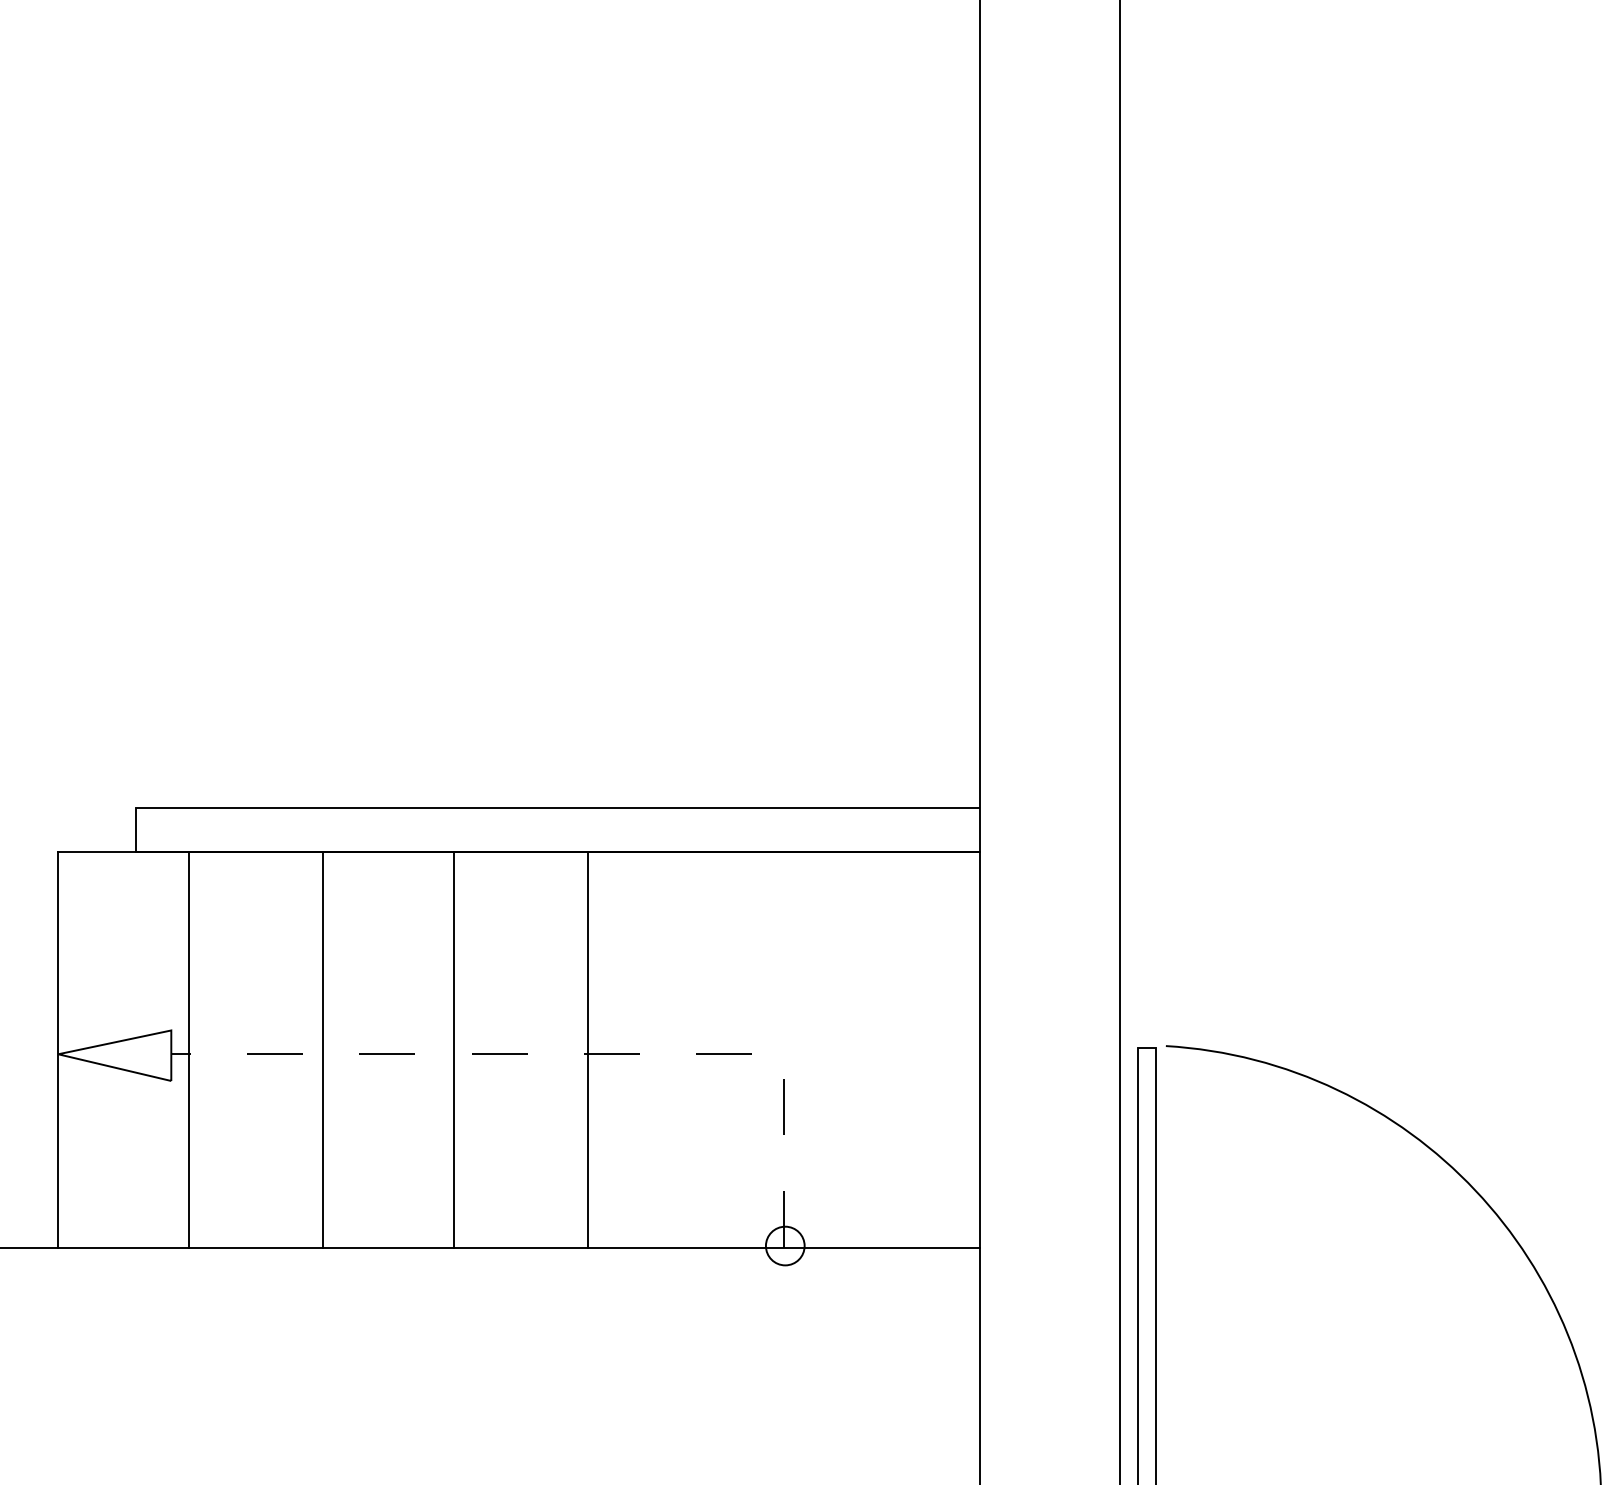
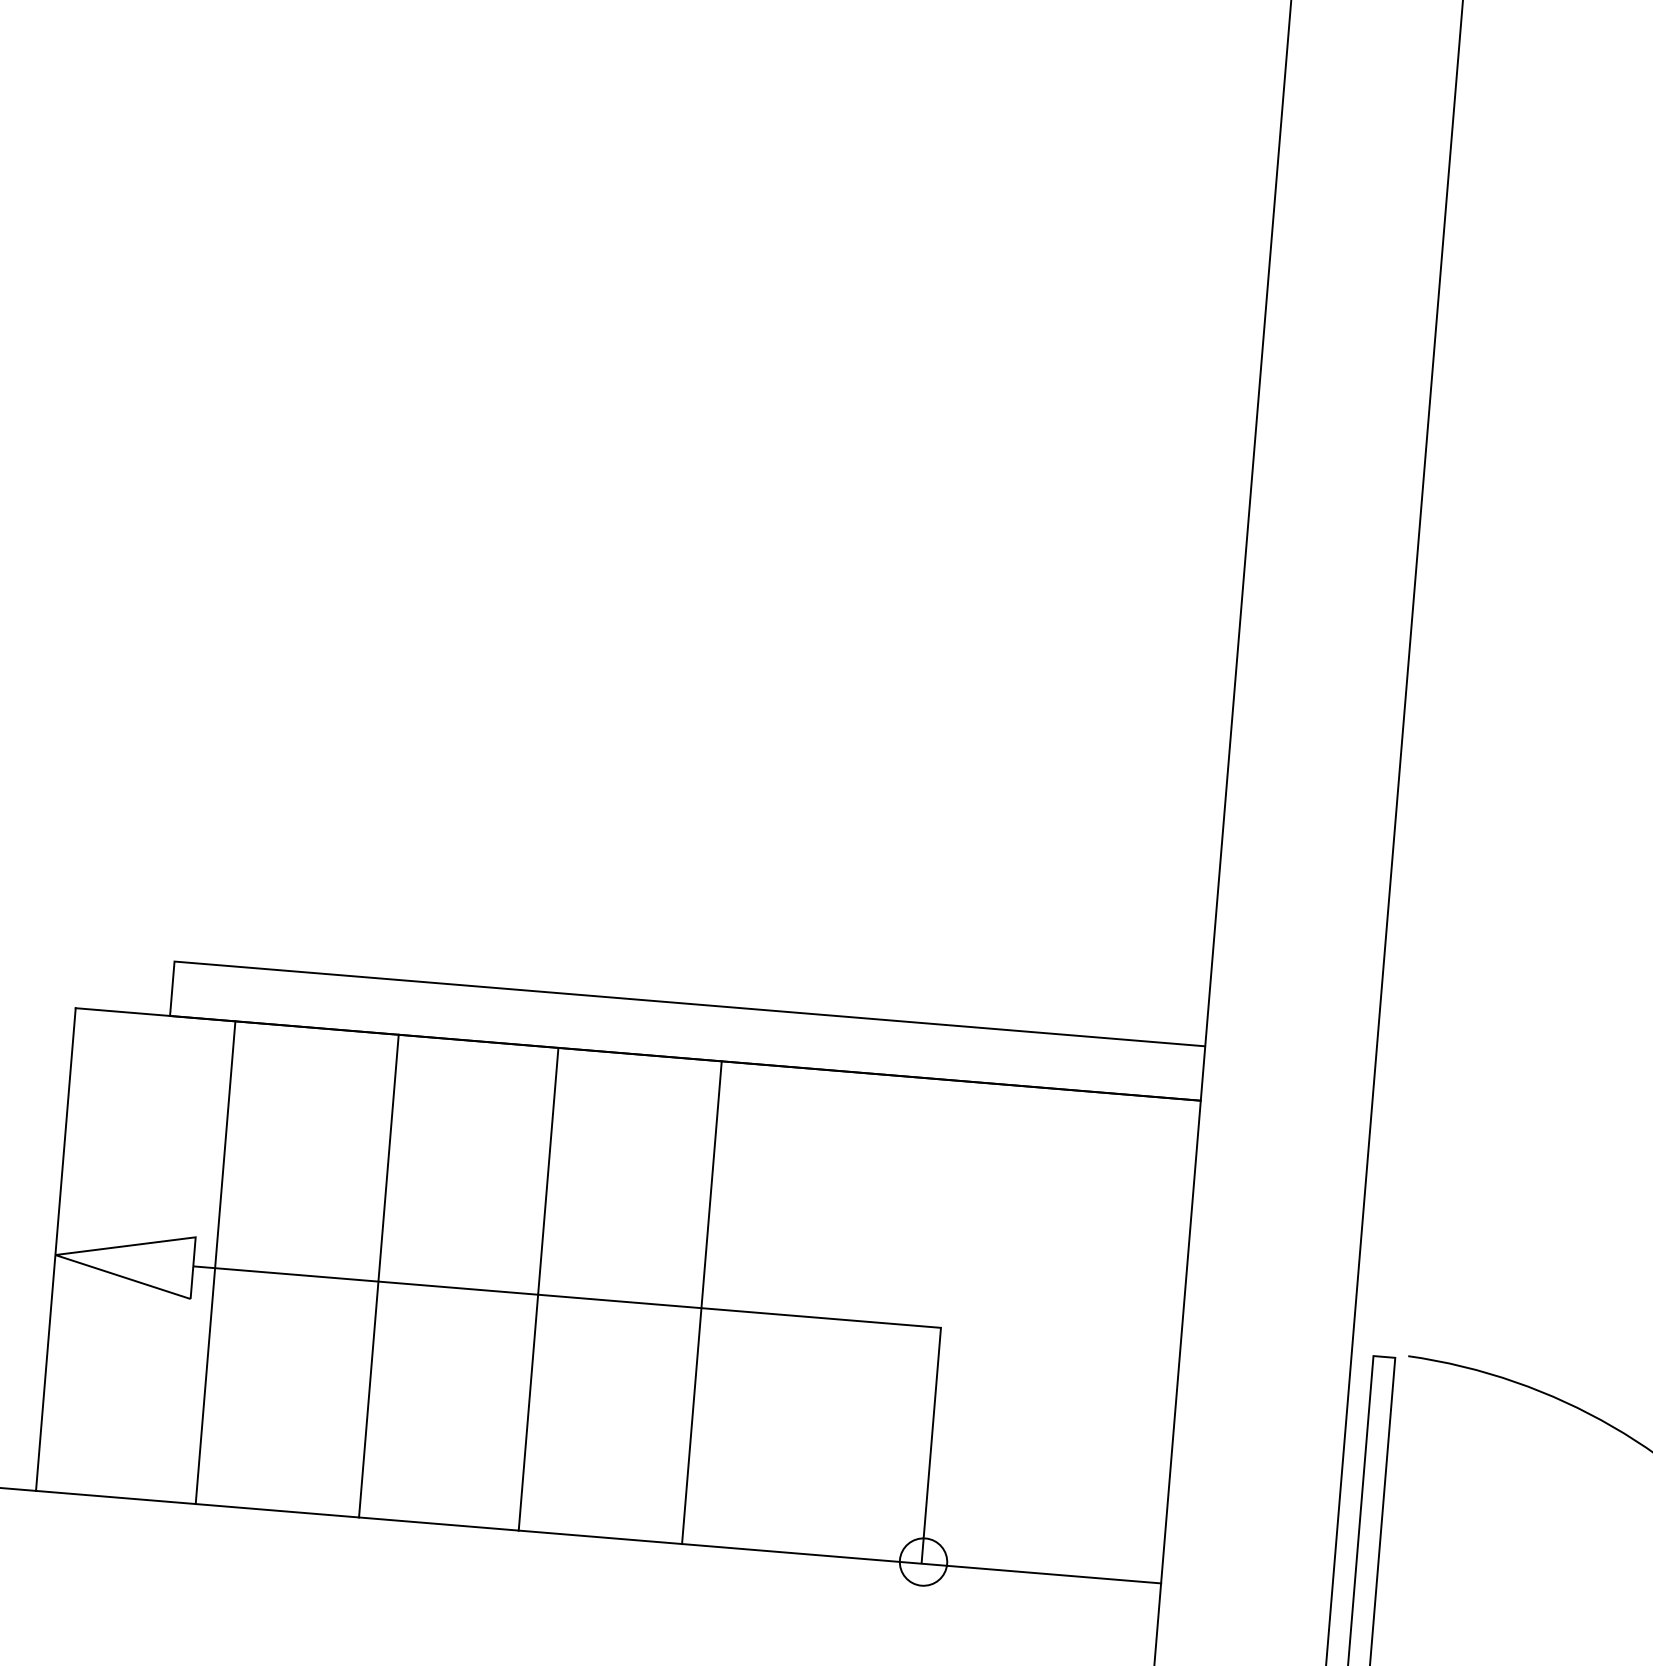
line: (574, 1054) -> (685, 1307), dashed -> solid

